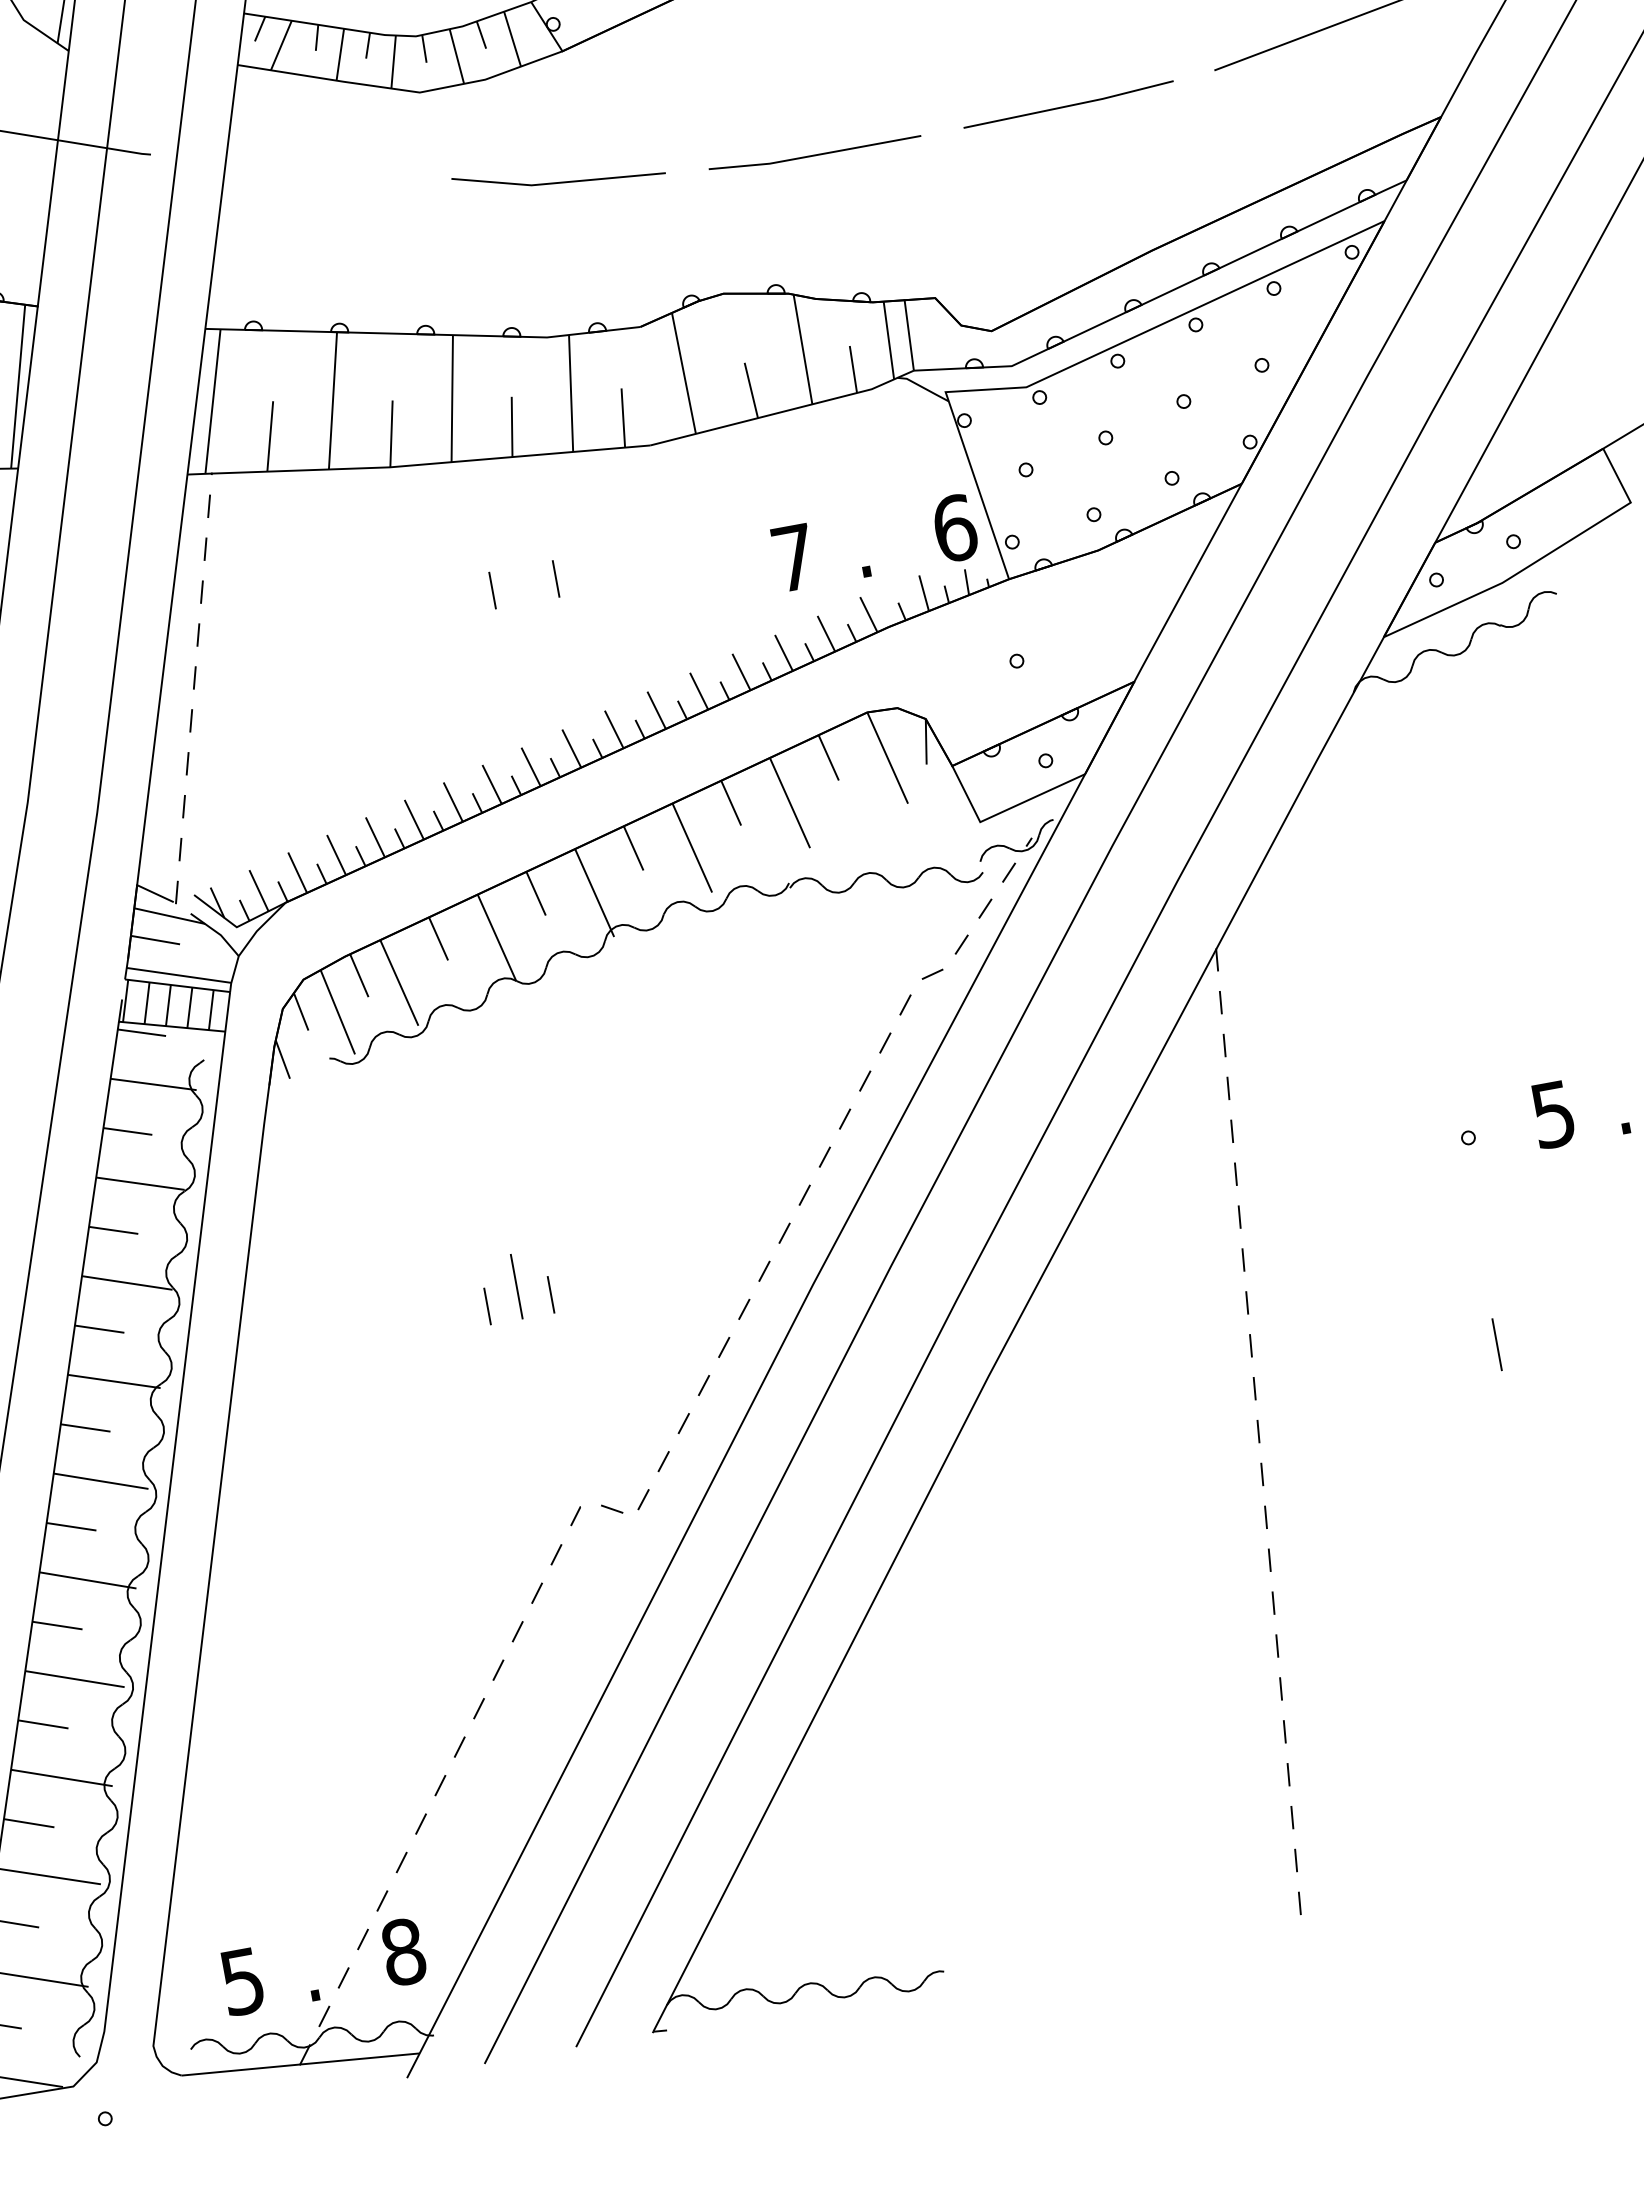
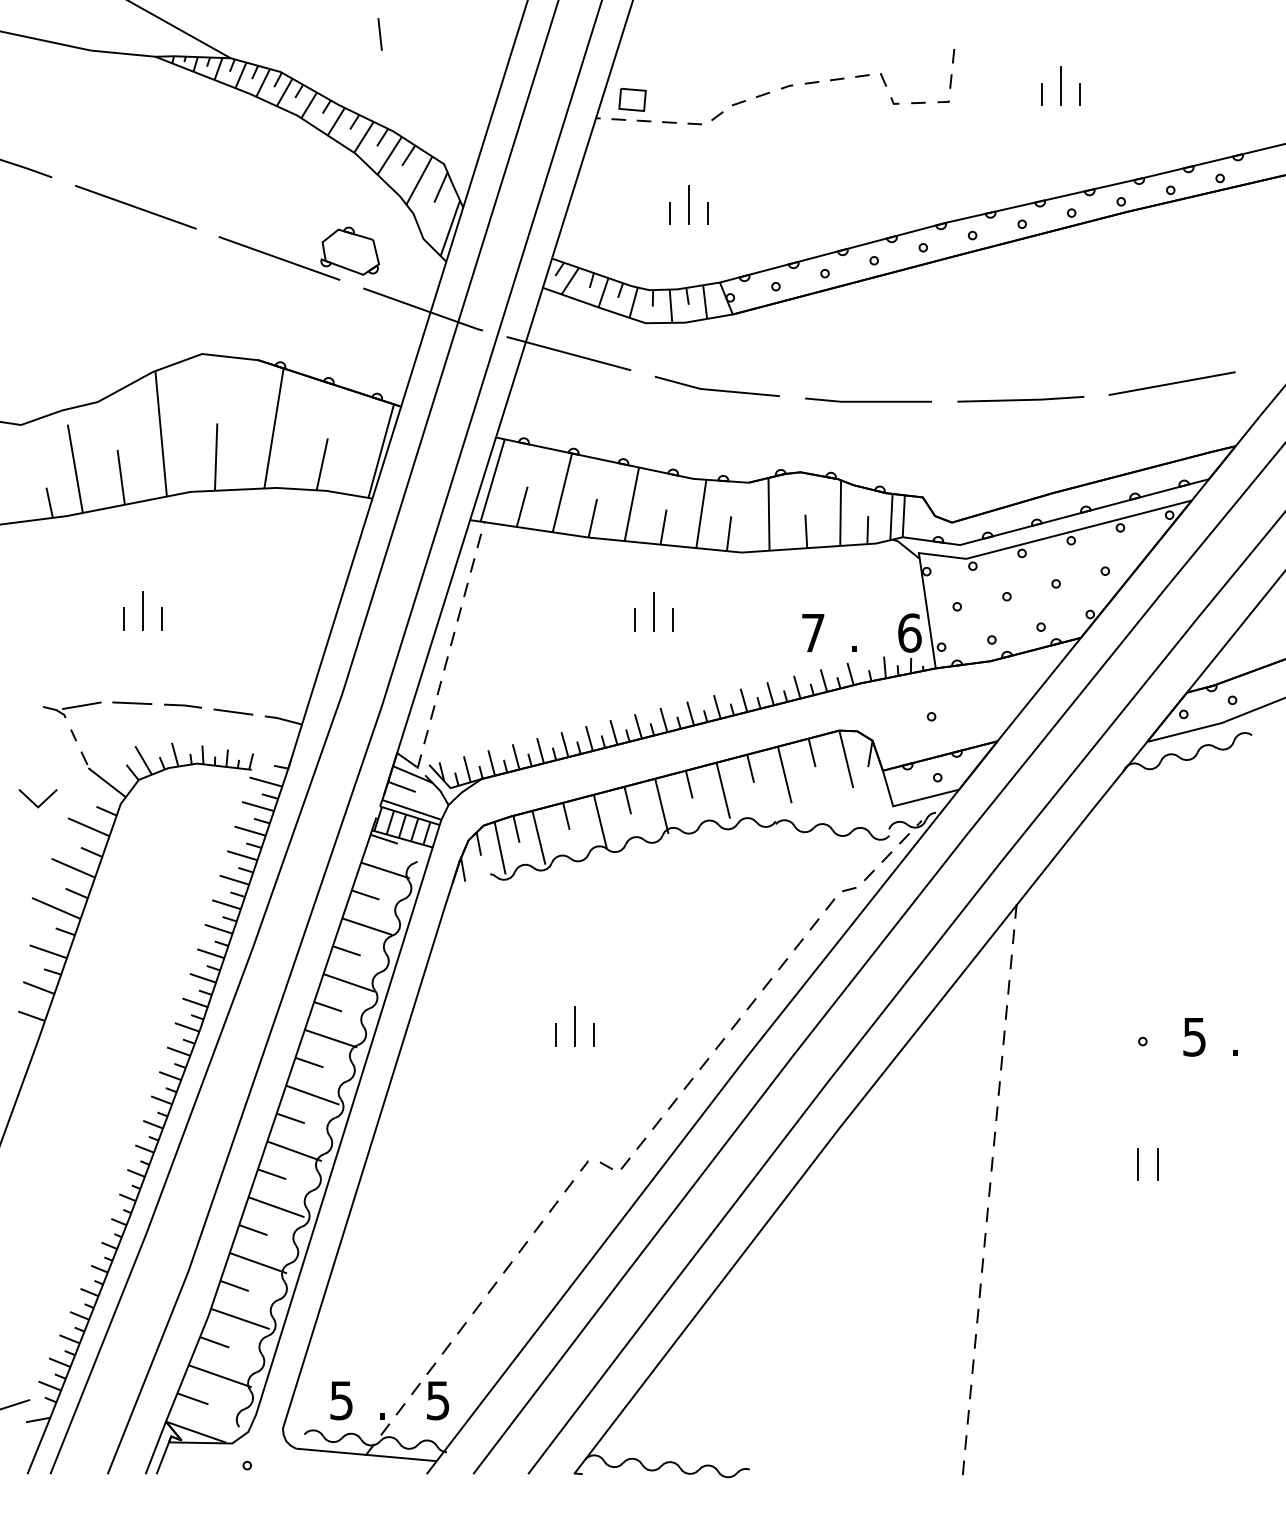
line: (300, 166) -> (568, 353), added
line: (521, 570) -> (653, 611), added
line: (1530, 1338) -> (1157, 1164), added
text: (402, 1952) -> (437, 1400), 8 -> 5

